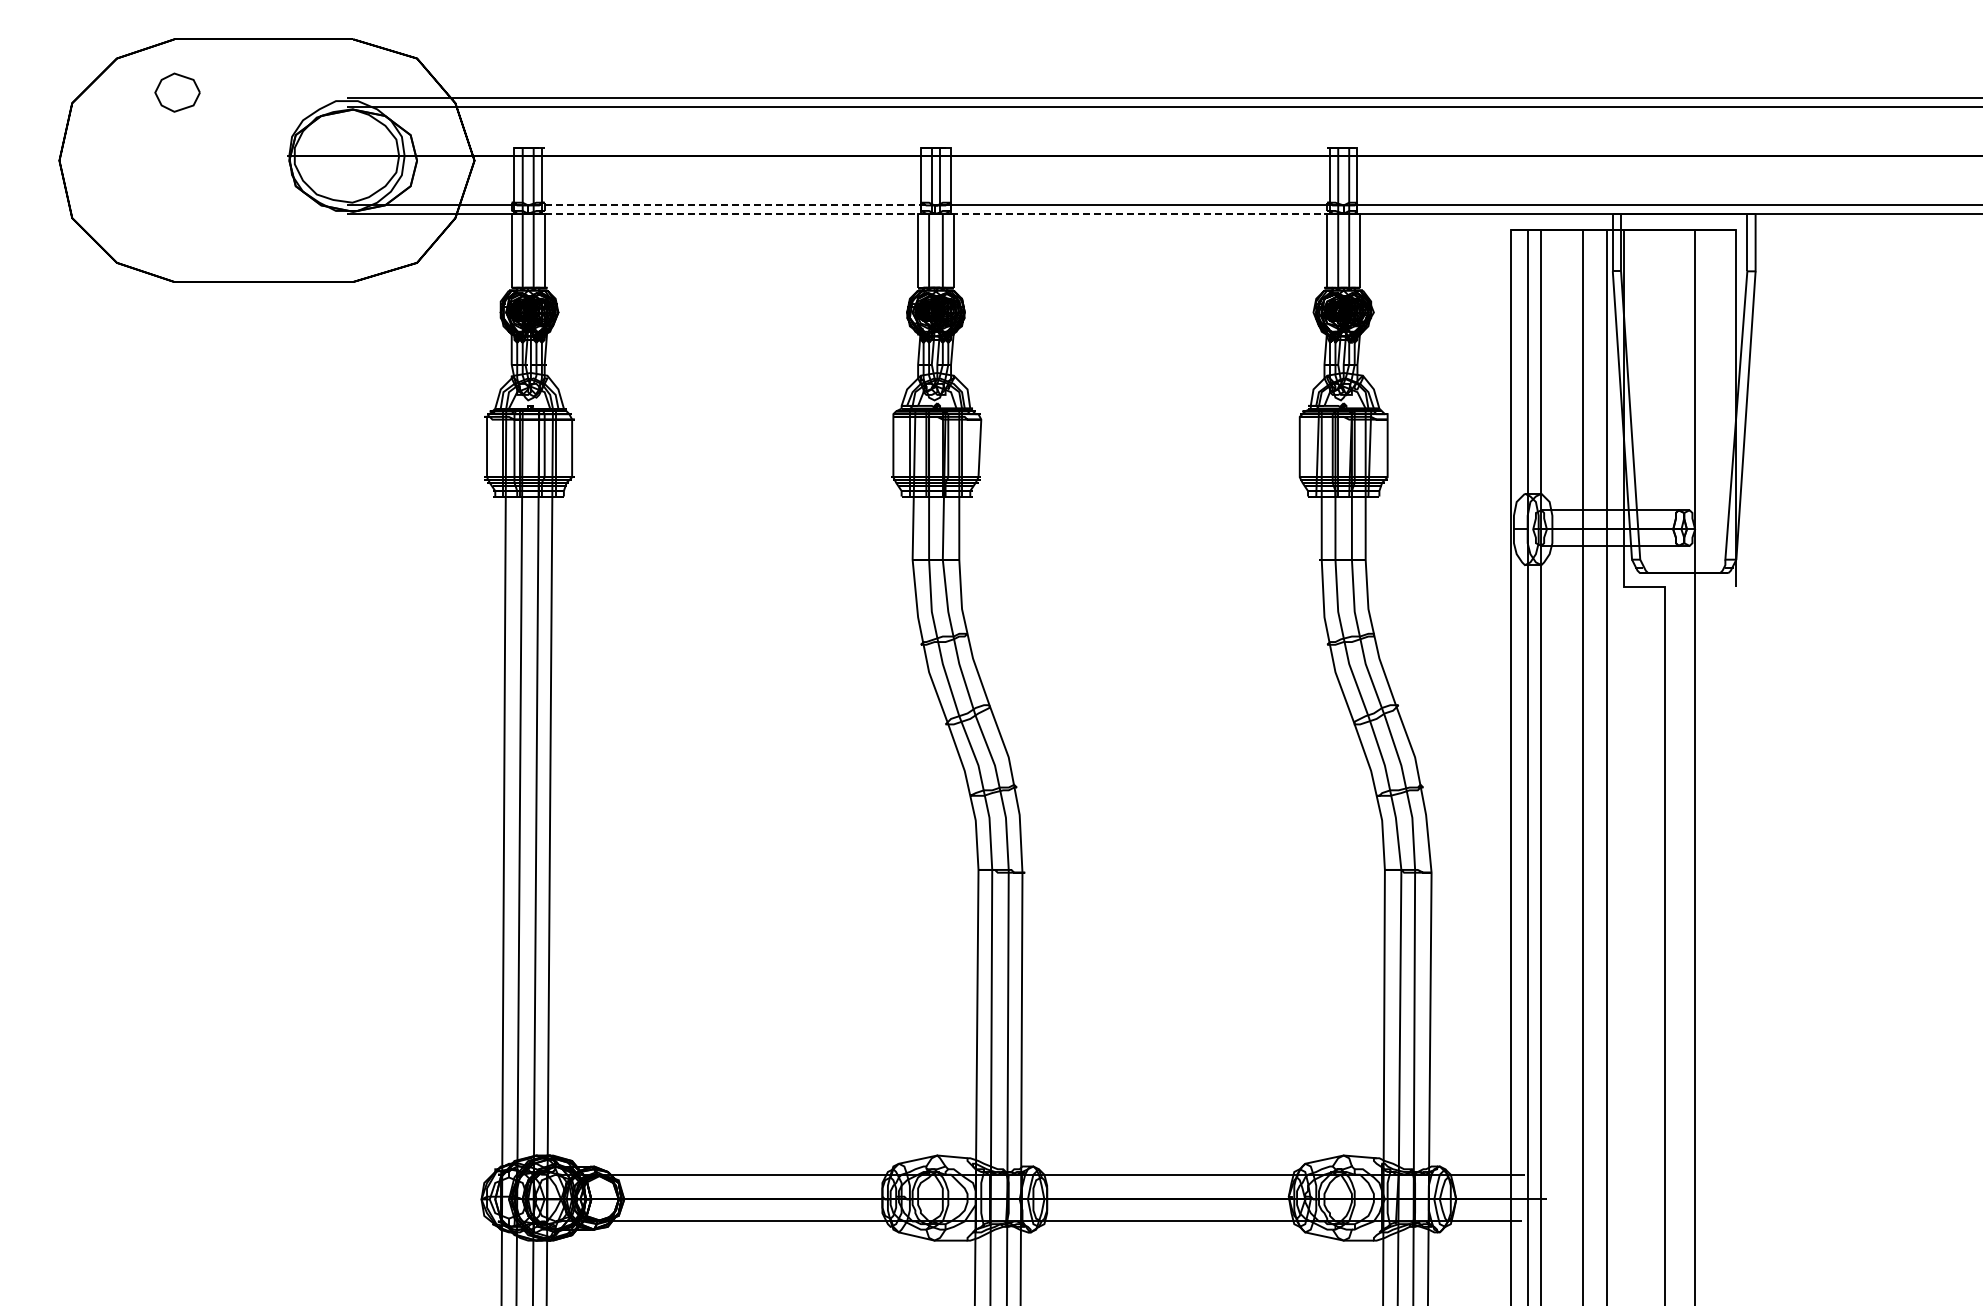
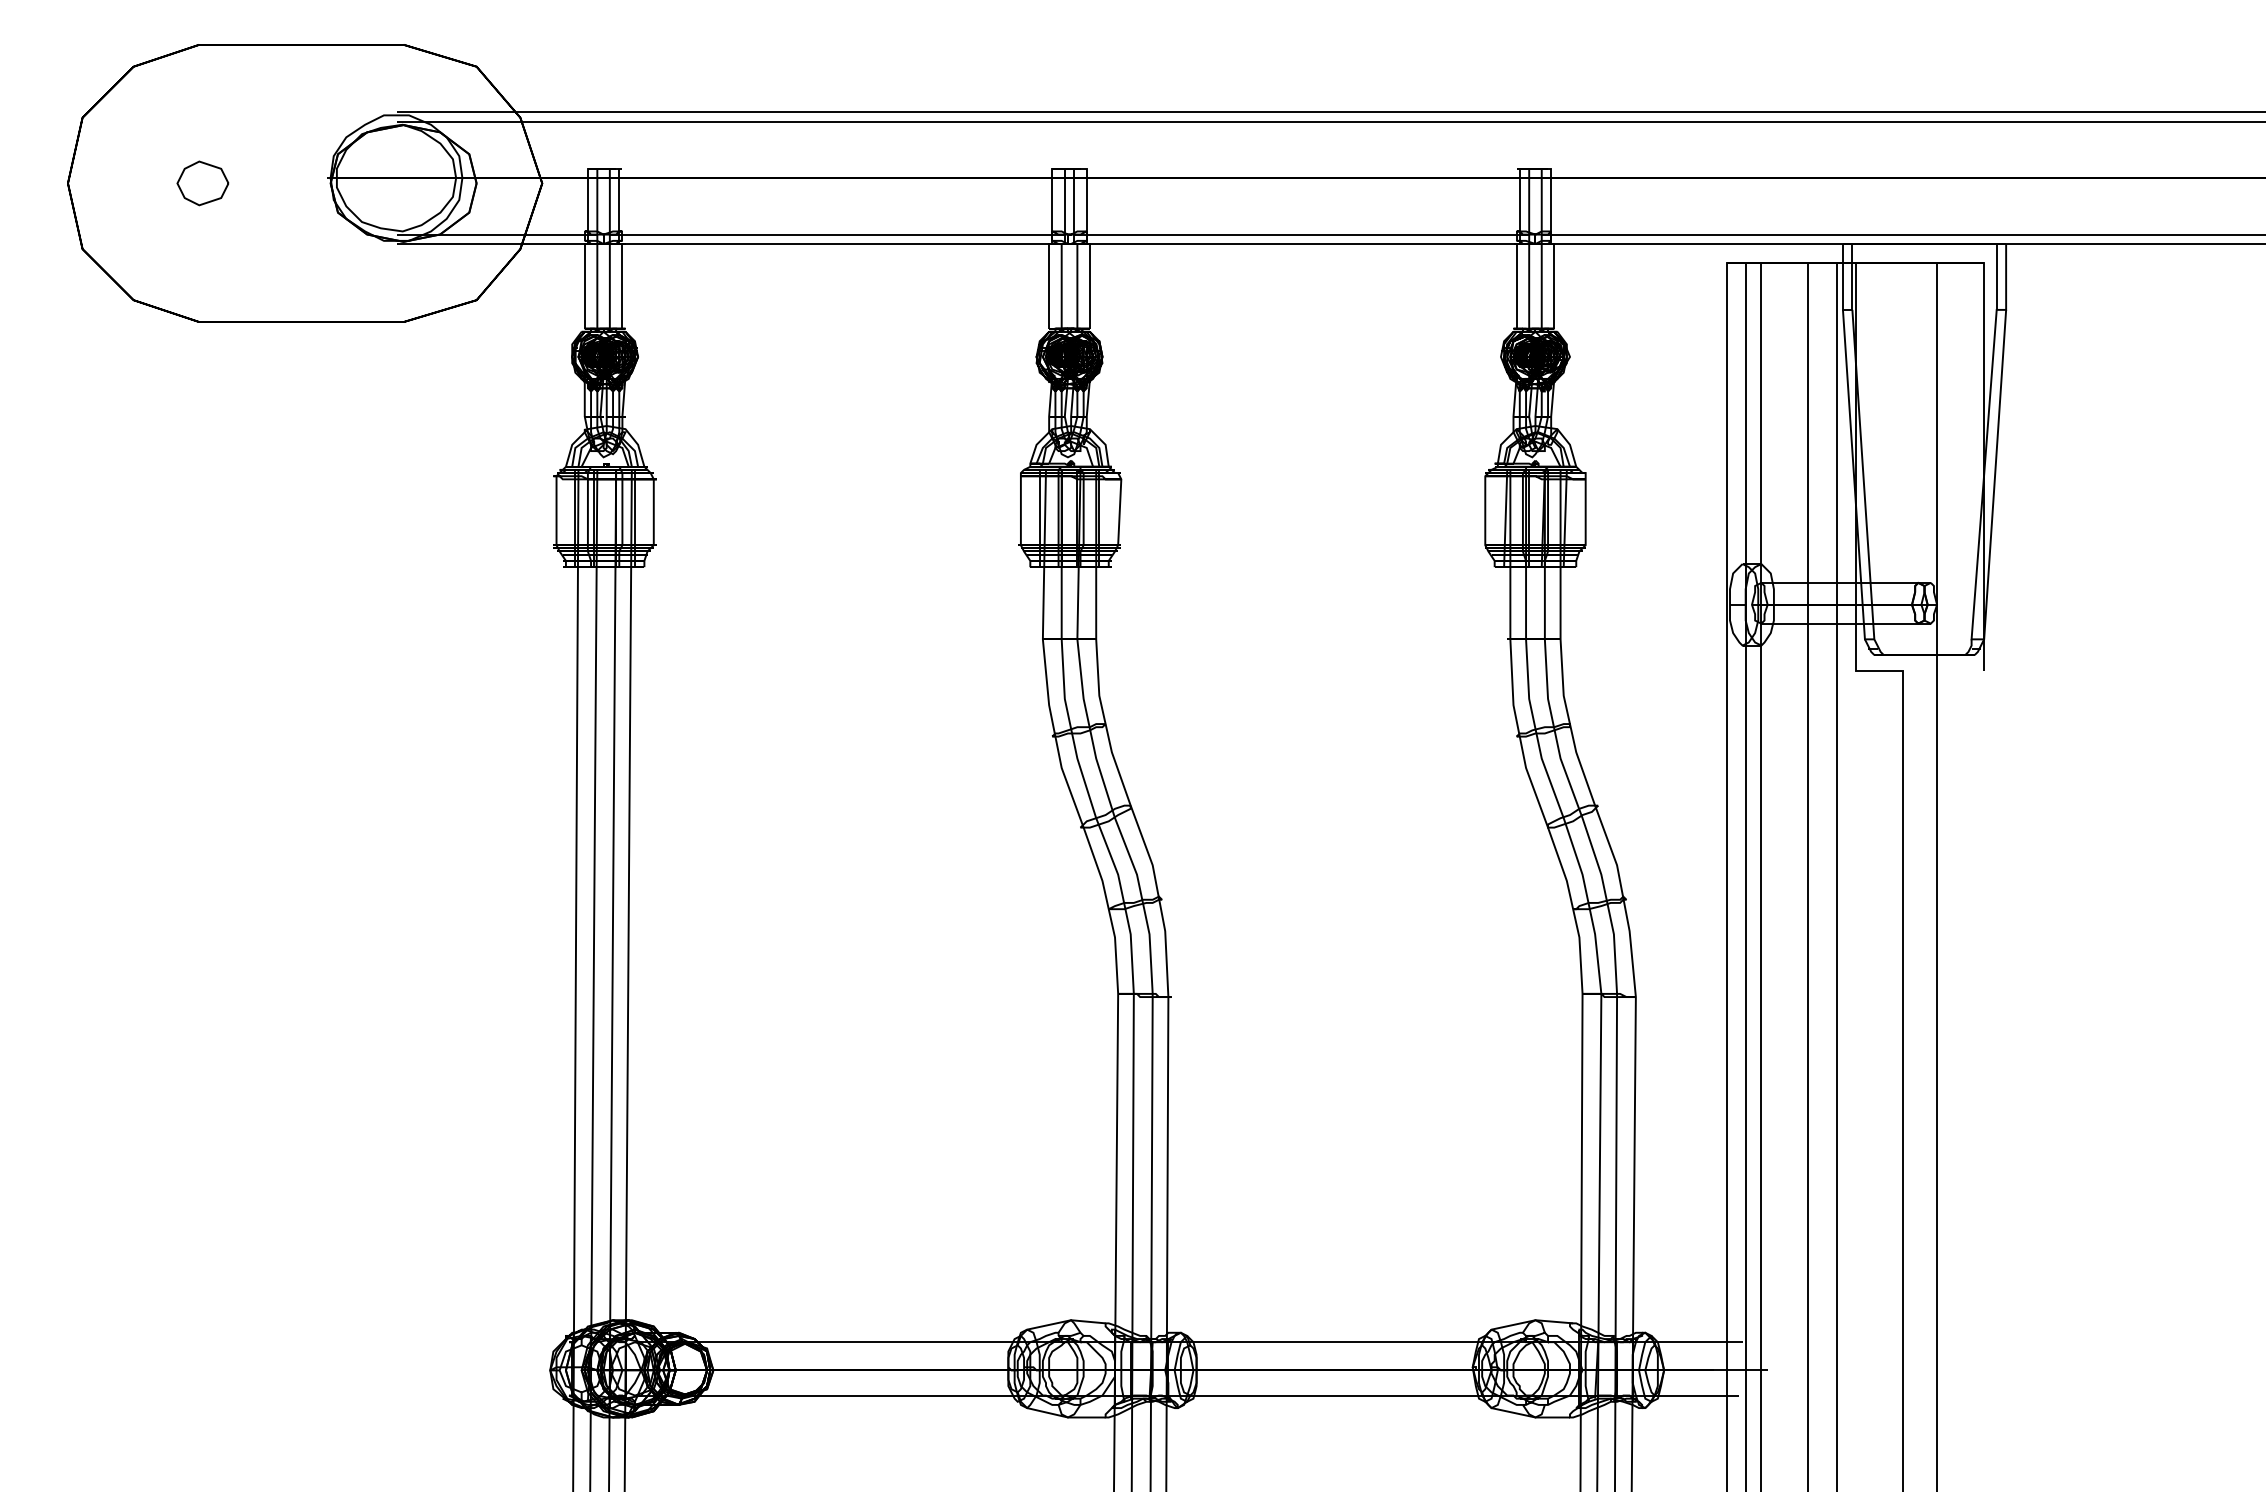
part: (177, 92) -> (202, 183), moved
line: (733, 205) -> (838, 234), dashed -> solid
line: (733, 213) -> (838, 243), dashed -> solid
line: (1139, 213) -> (1302, 243), dashed -> solid

